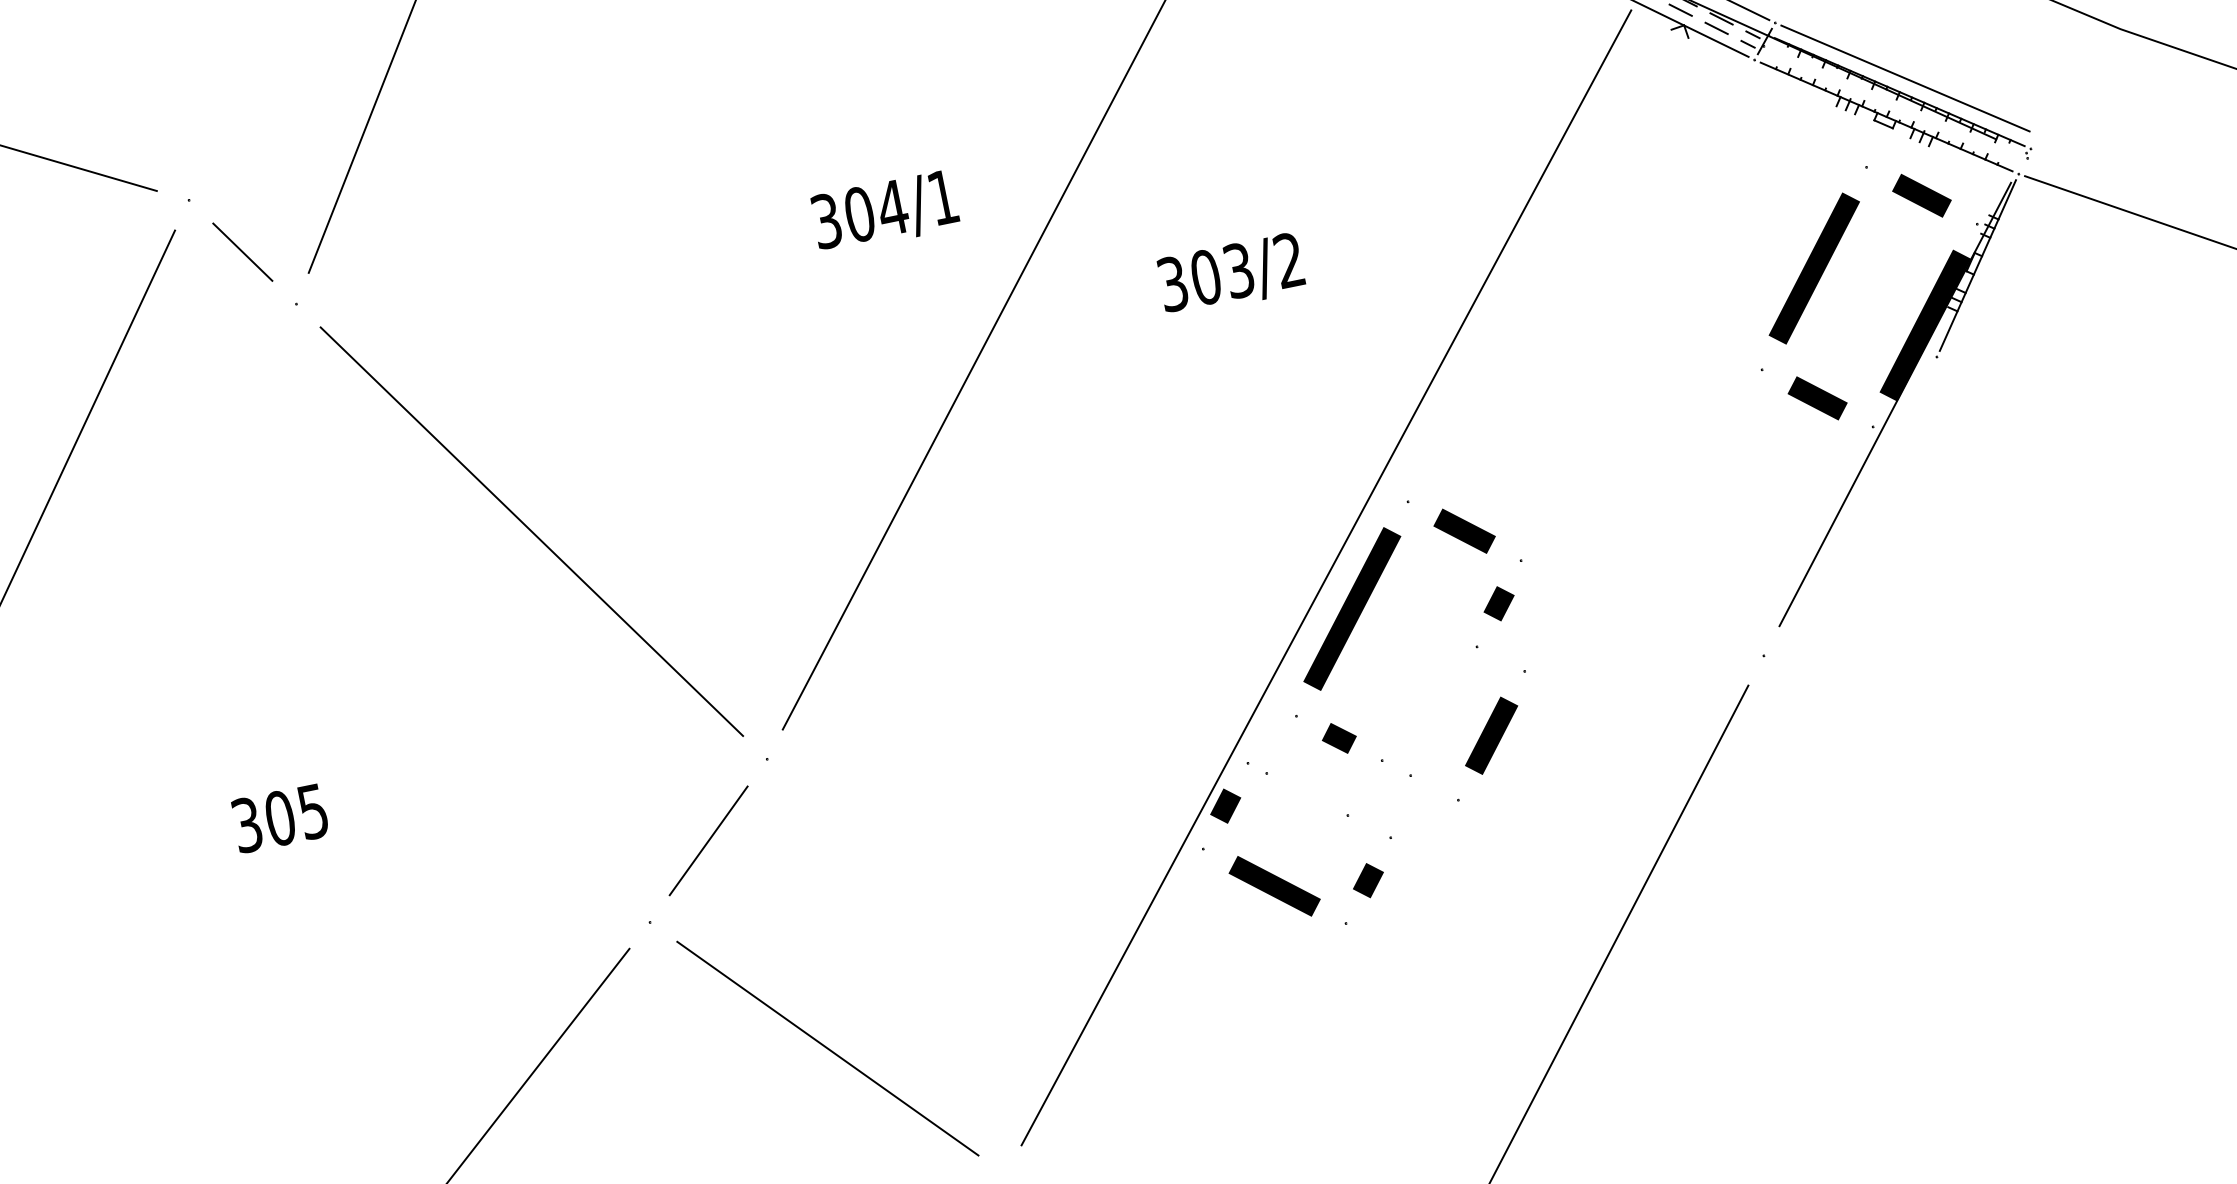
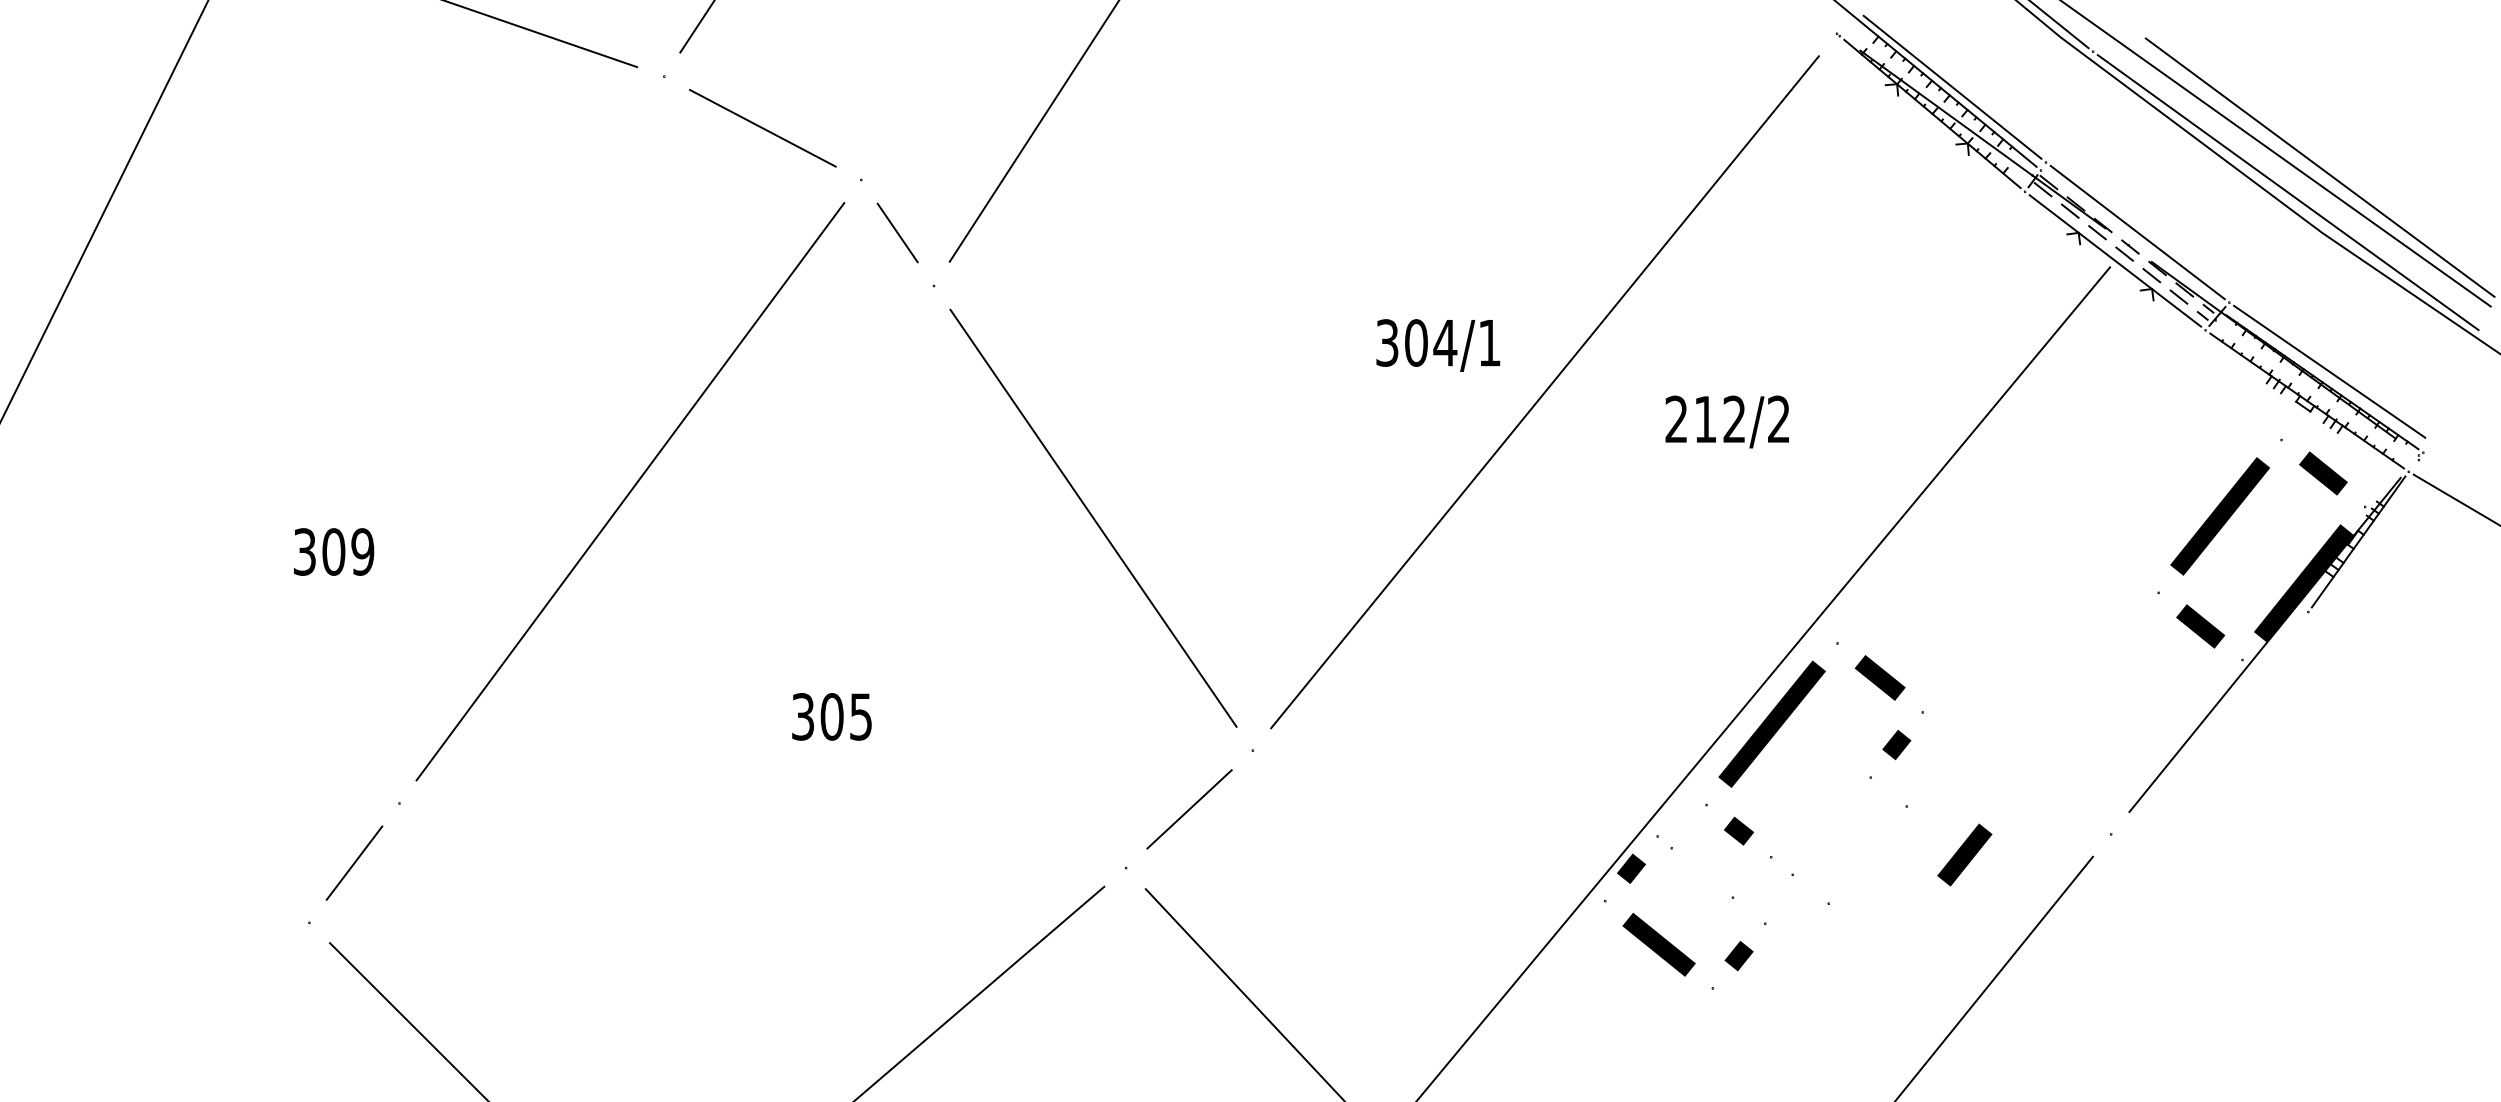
text: (885, 212) -> (1438, 345), moved
text: (1205, 277) -> (1705, 419), 303/2 -> 212/2
line: (1491, 735) -> (1964, 854), moved

